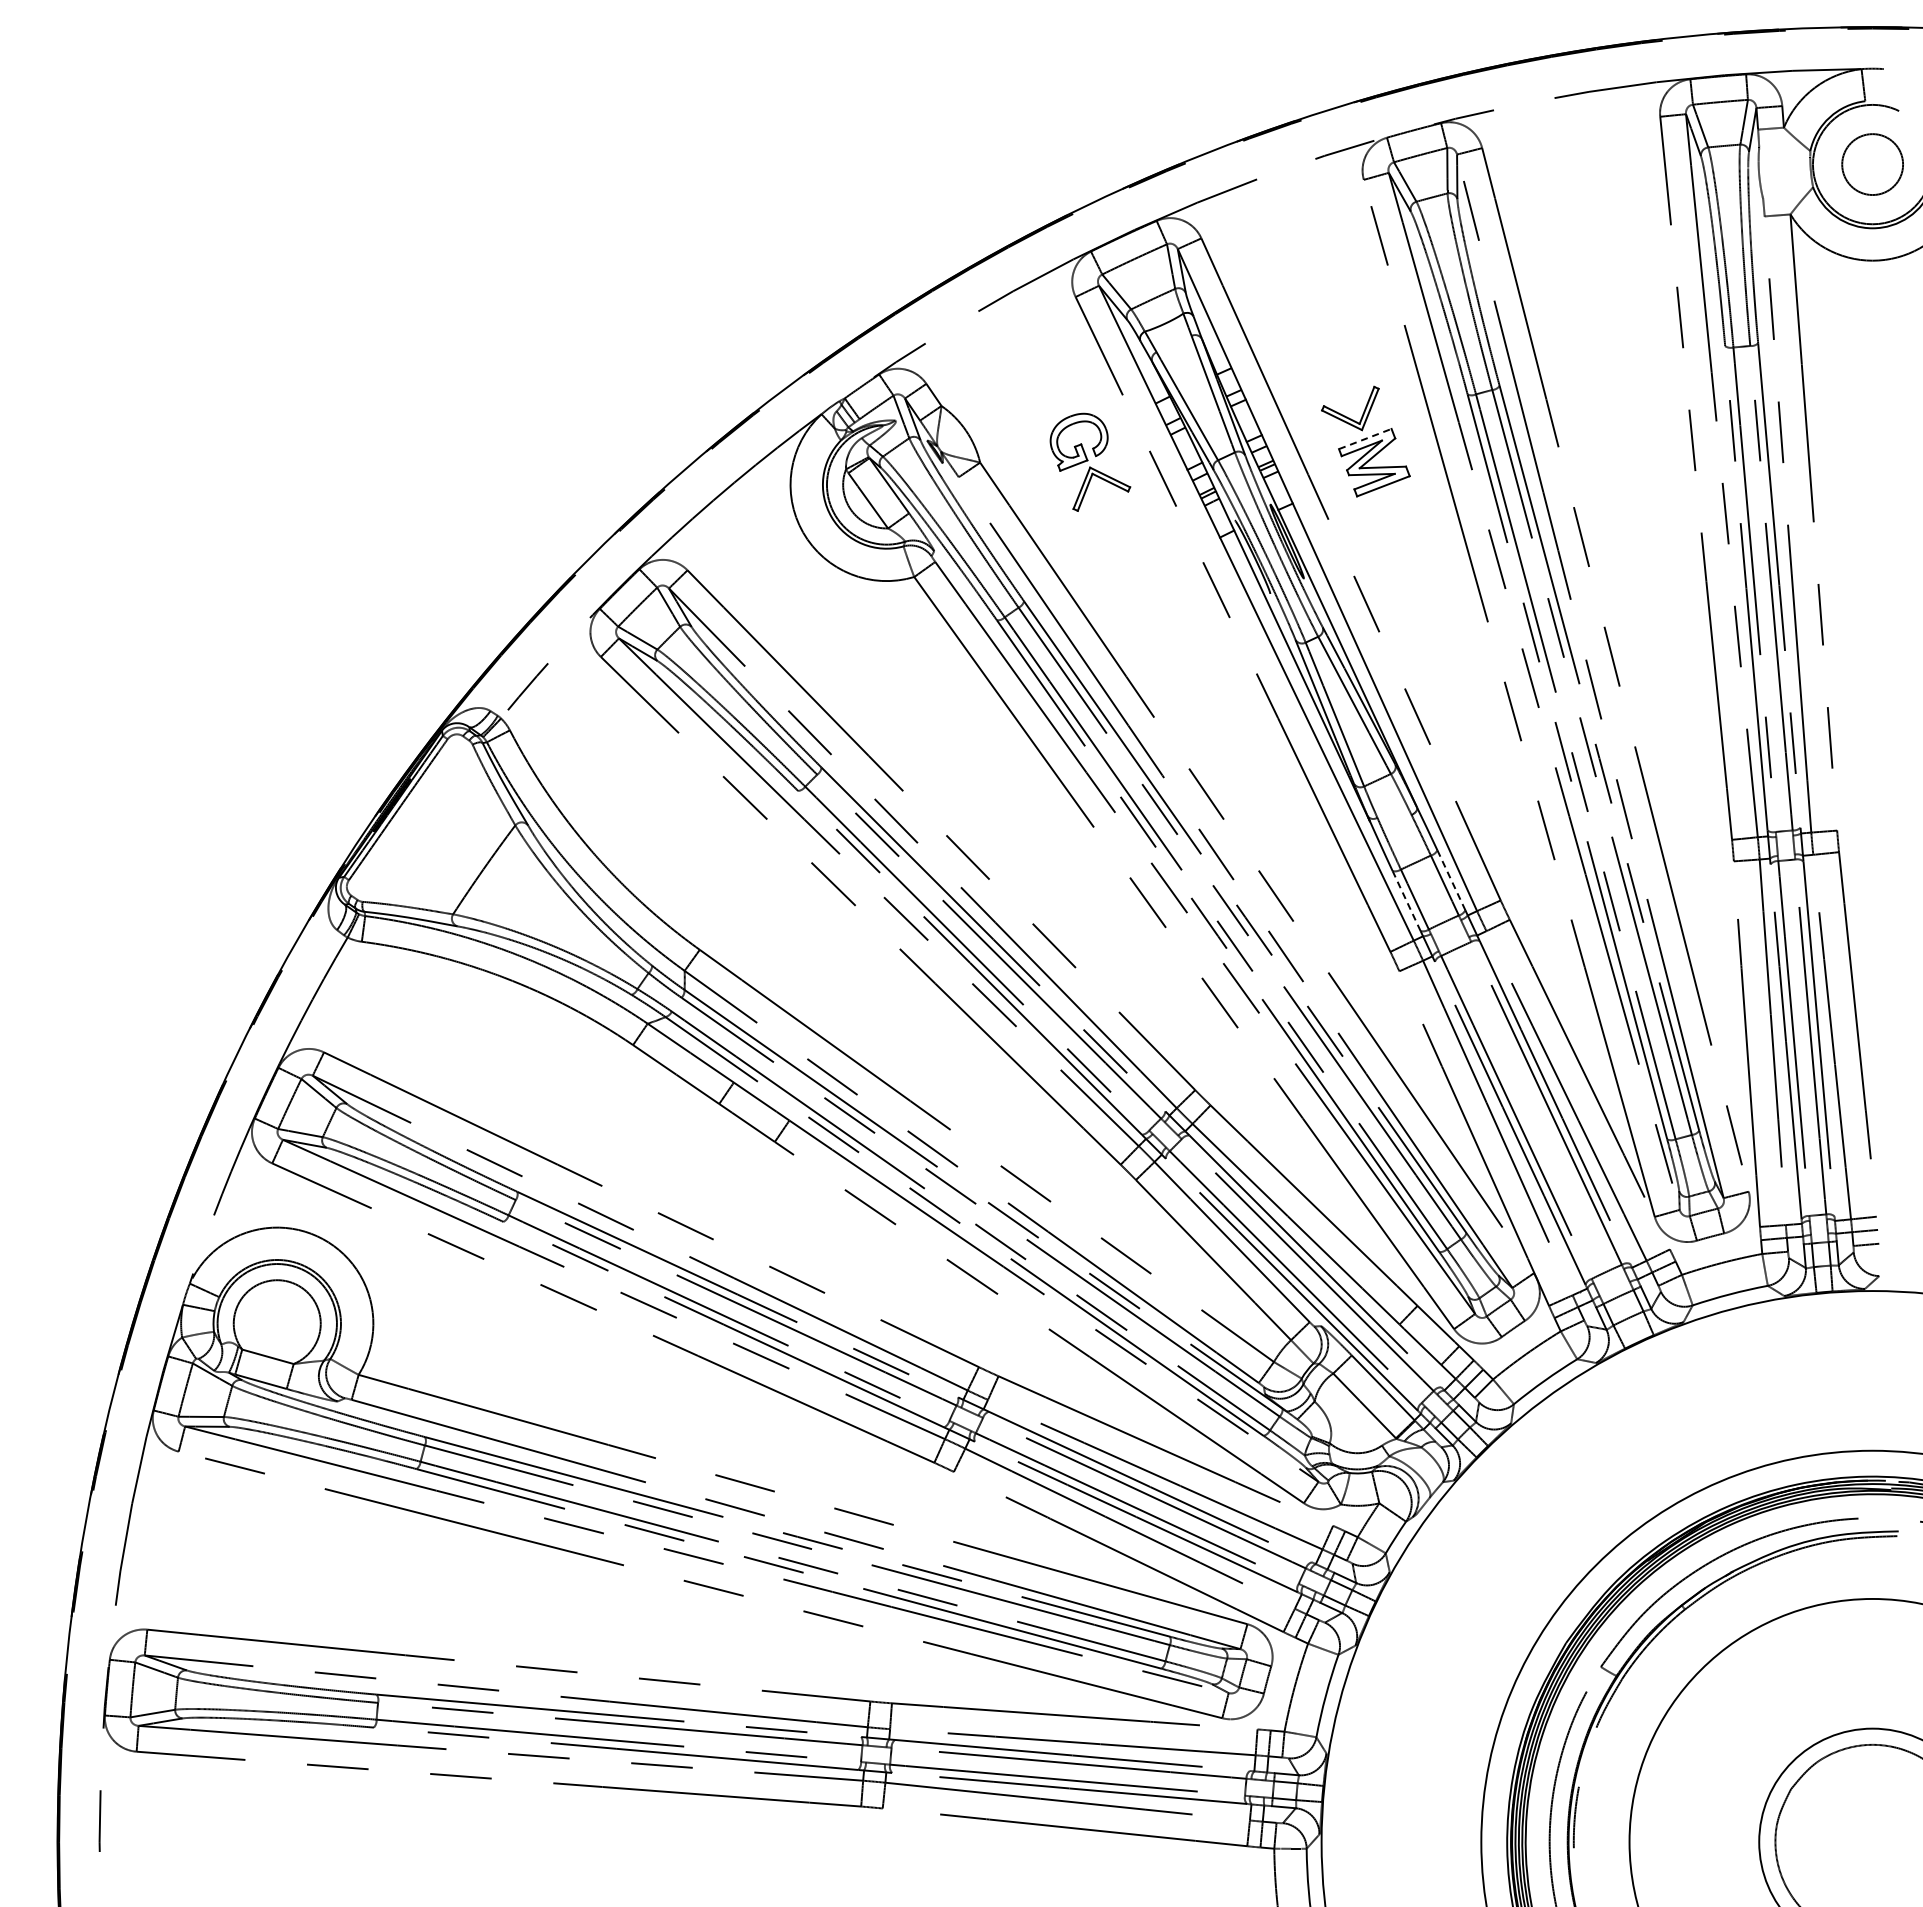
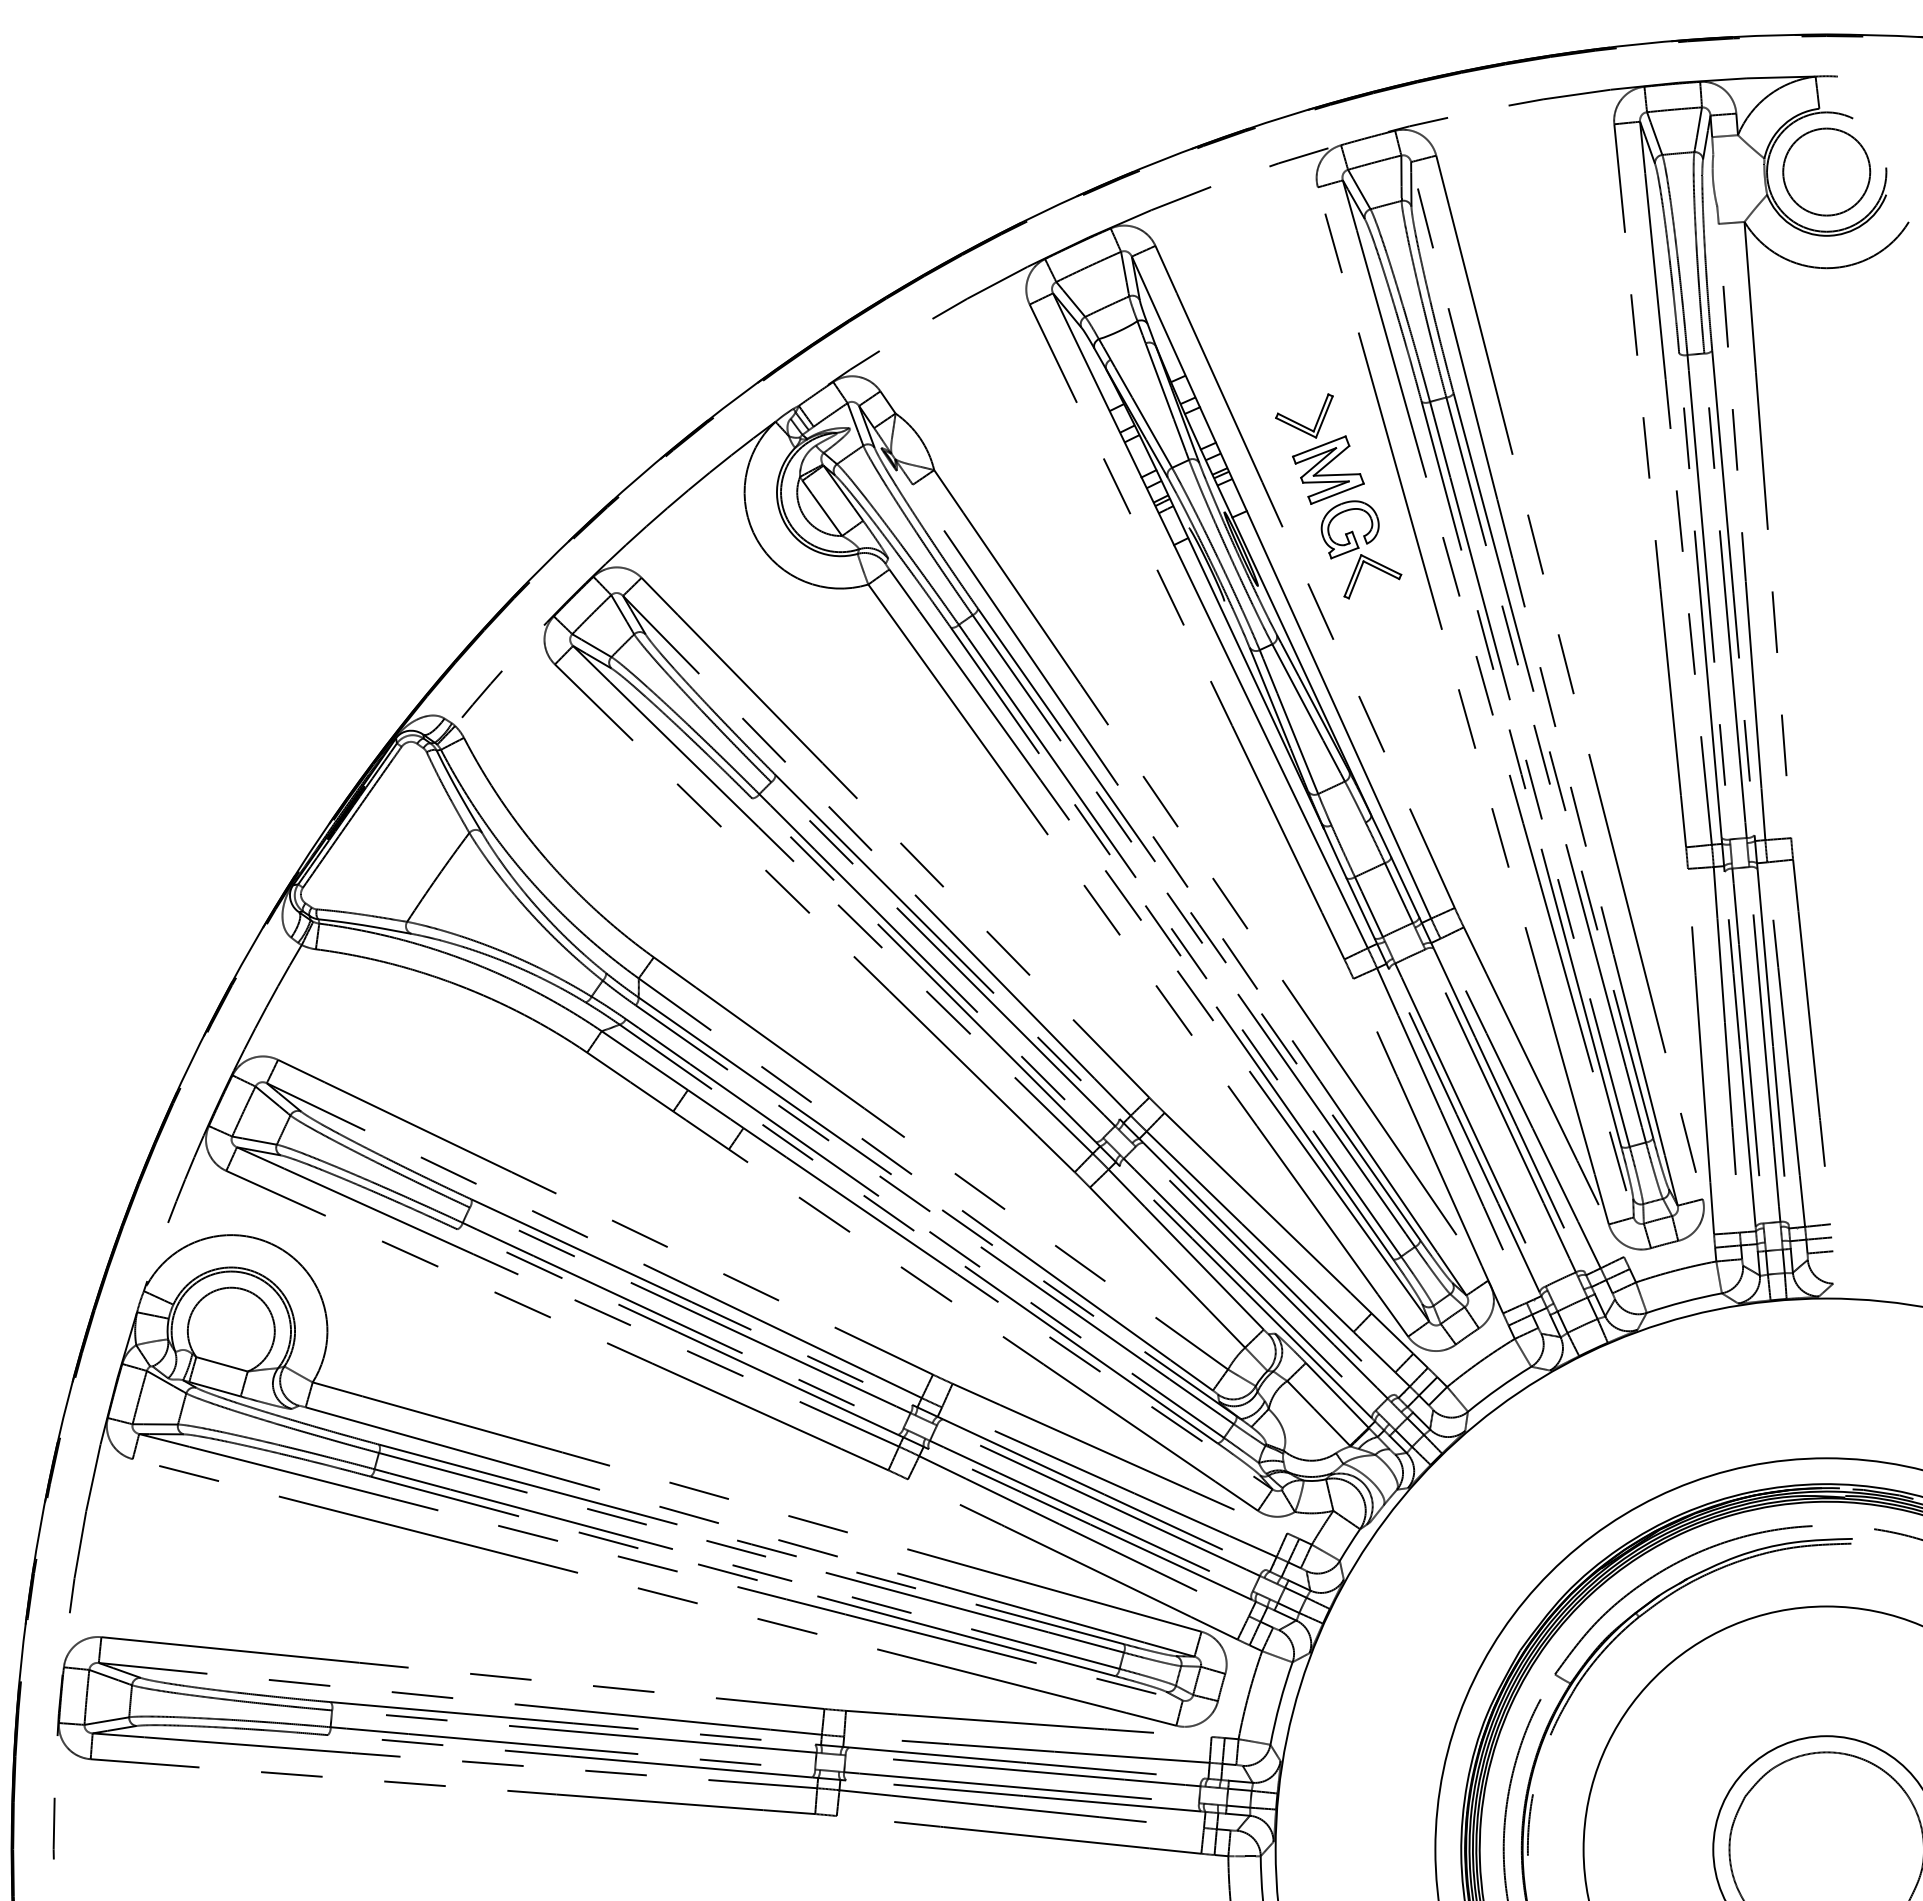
circle: (1872, 164) -> (1826, 172), size x1.43
line: (1365, 438) -> (1319, 446), dashed -> solid
part: (1090, 461) -> (1361, 549), moved
line: (1451, 880) -> (1405, 888), dashed -> solid
line: (1406, 900) -> (1360, 908), dashed -> solid

